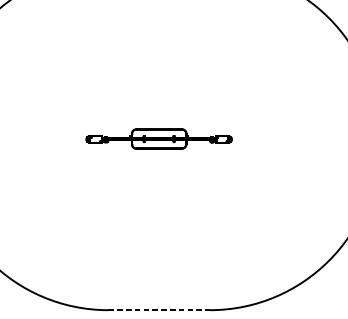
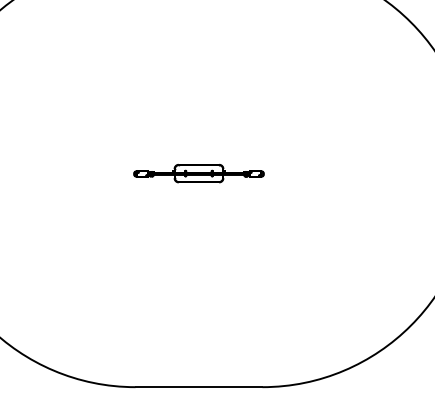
part: (158, 139) -> (198, 173), size x0.71
line: (159, 310) -> (199, 387), dashed -> solid

